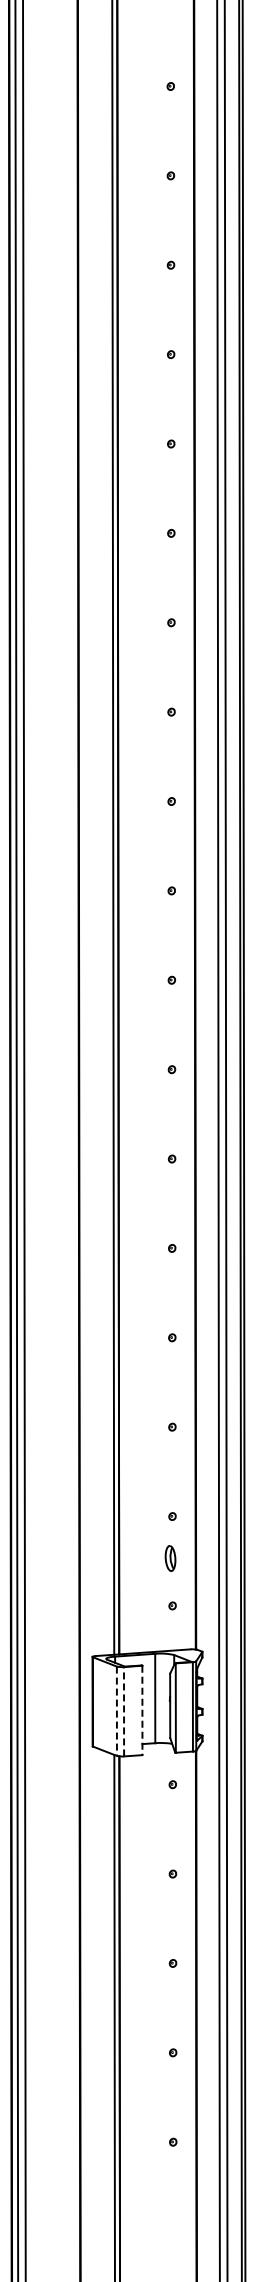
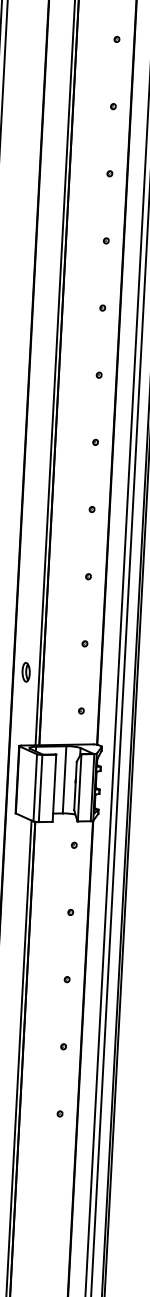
part: (170, 1558) -> (26, 672), moved
line: (142, 1710) -> (54, 788), dashed -> solid
line: (116, 1711) -> (34, 788), dashed -> solid
line: (124, 1711) -> (40, 788), dashed -> solid

